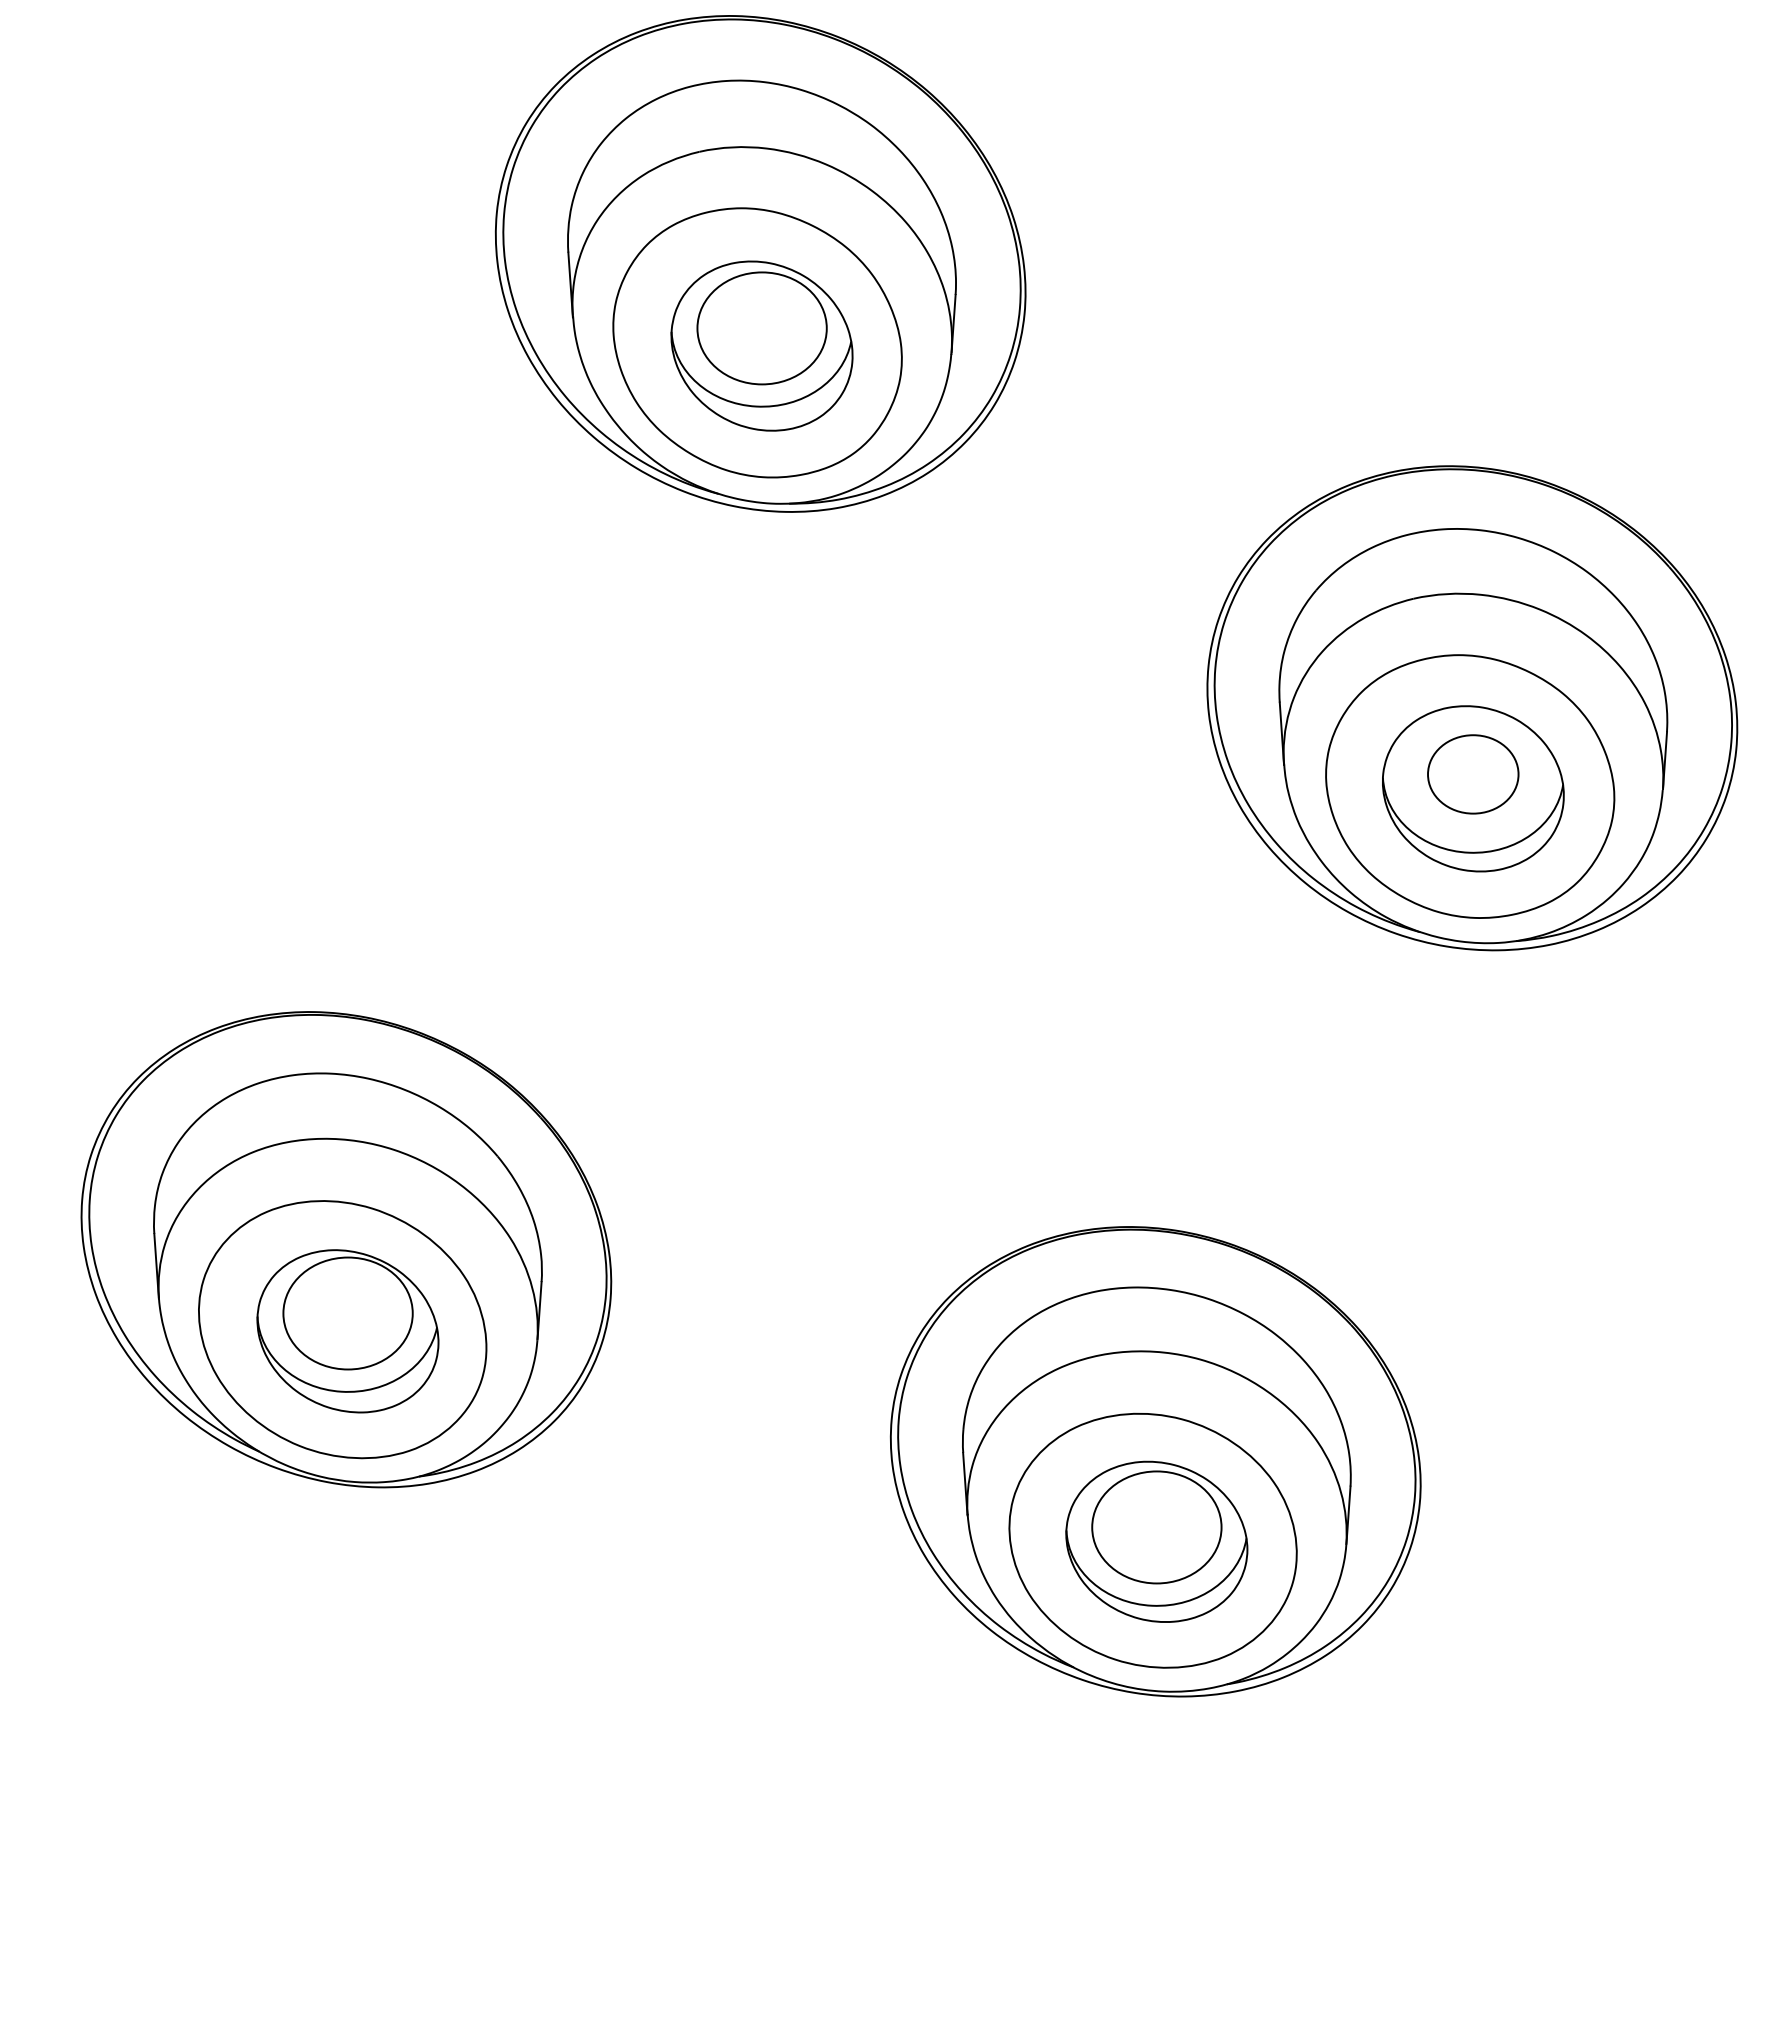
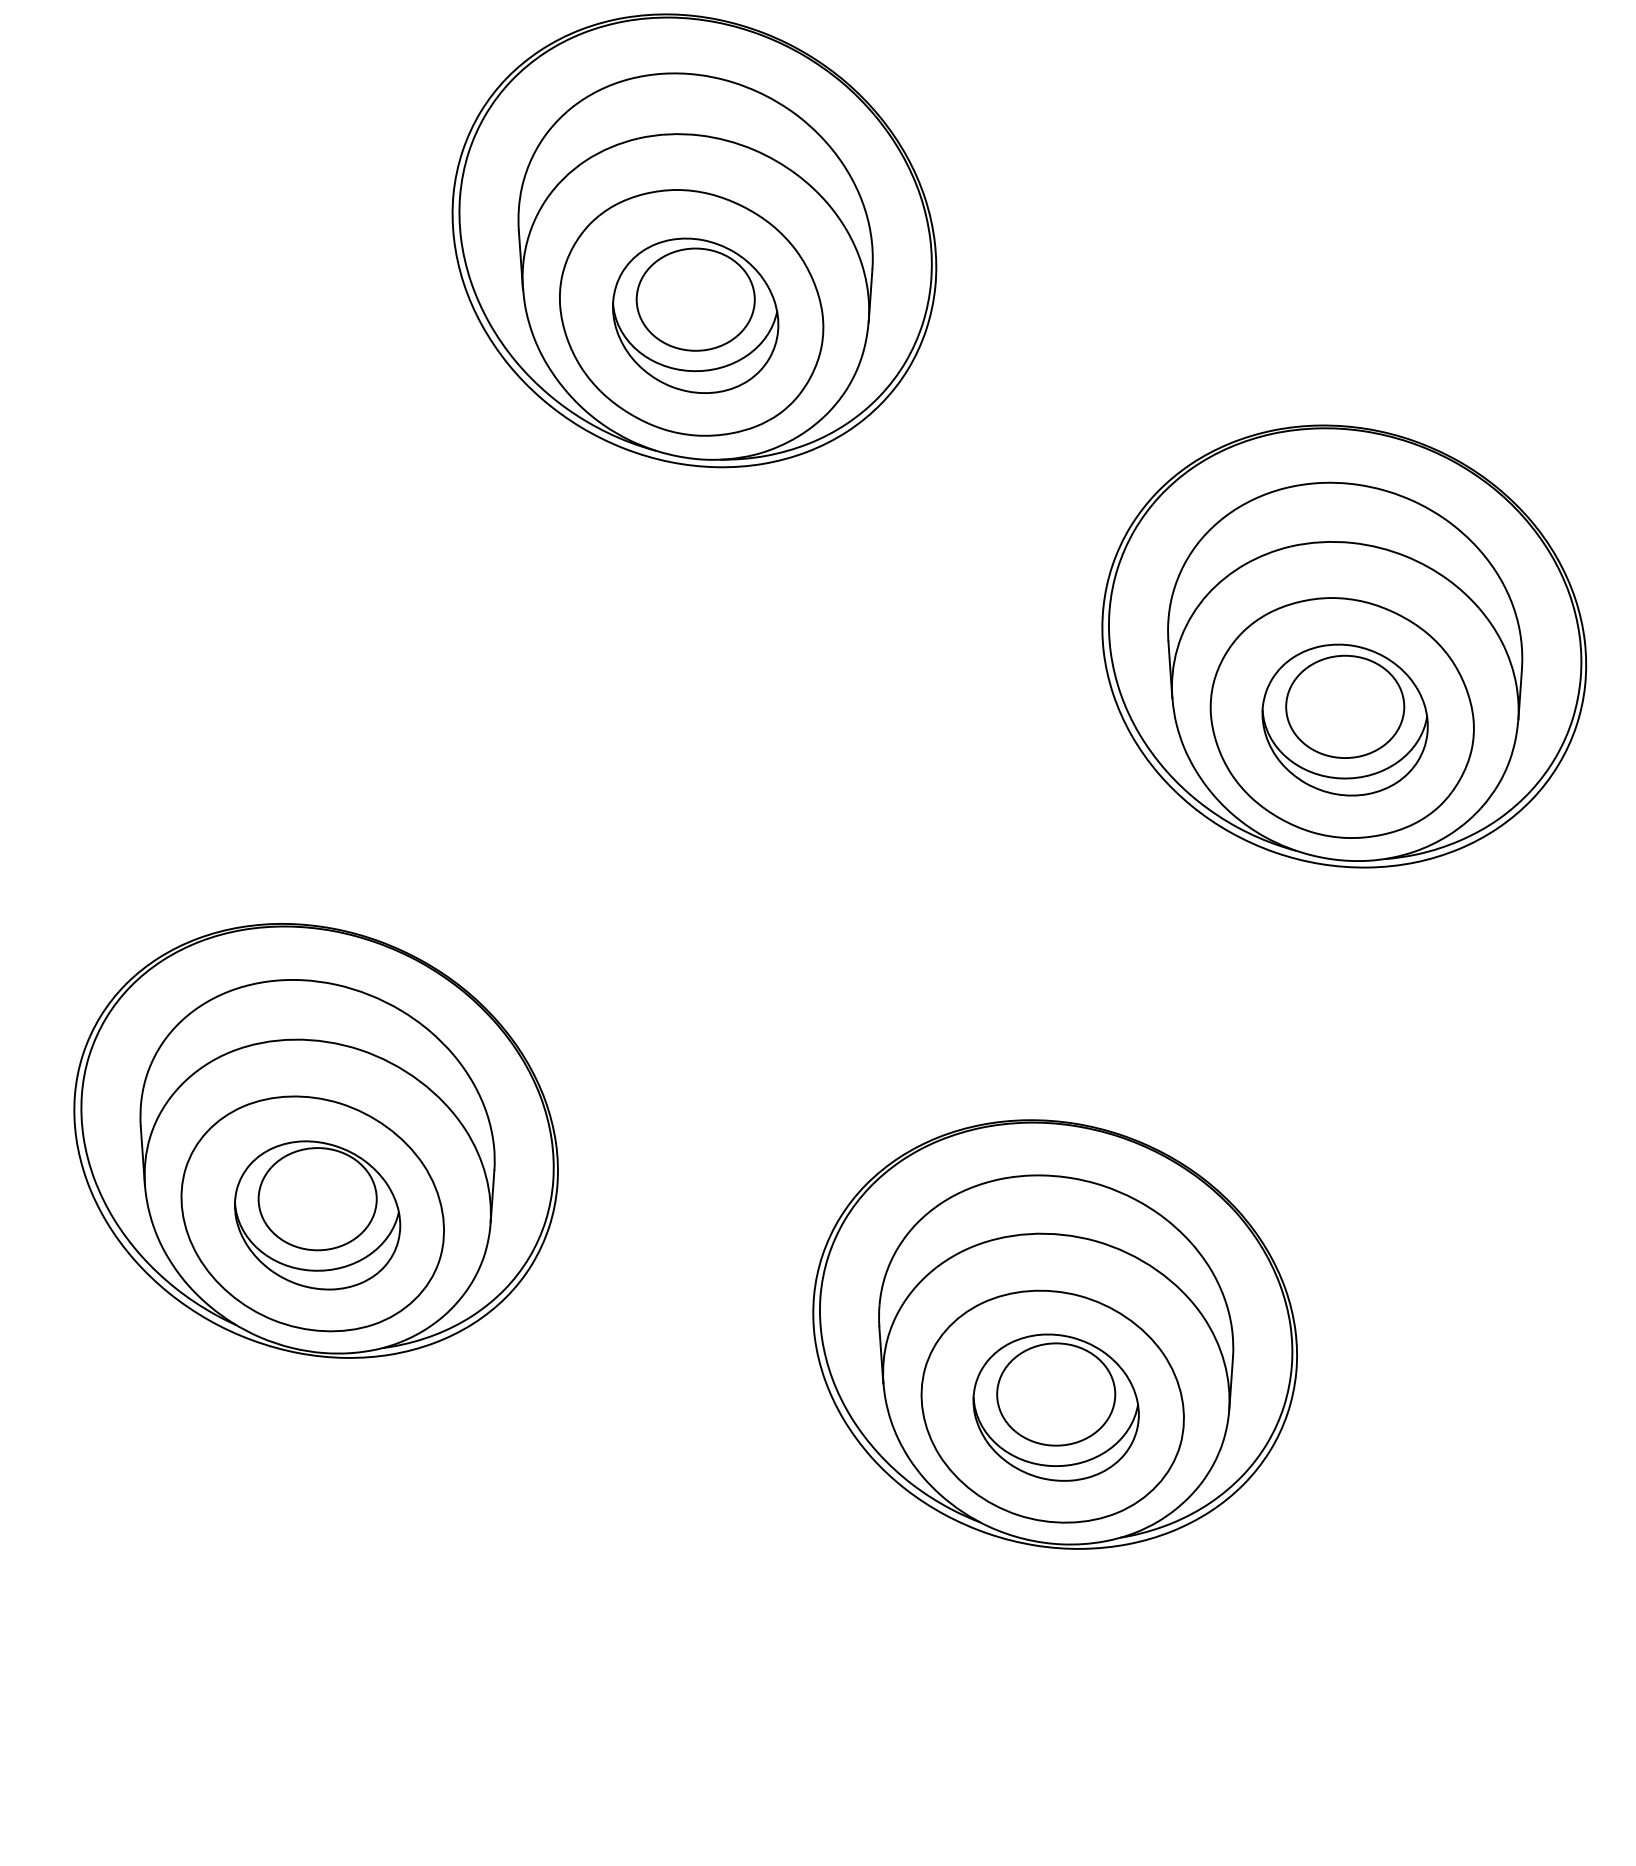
part: (1472, 774) -> (1344, 707), size x1.43

